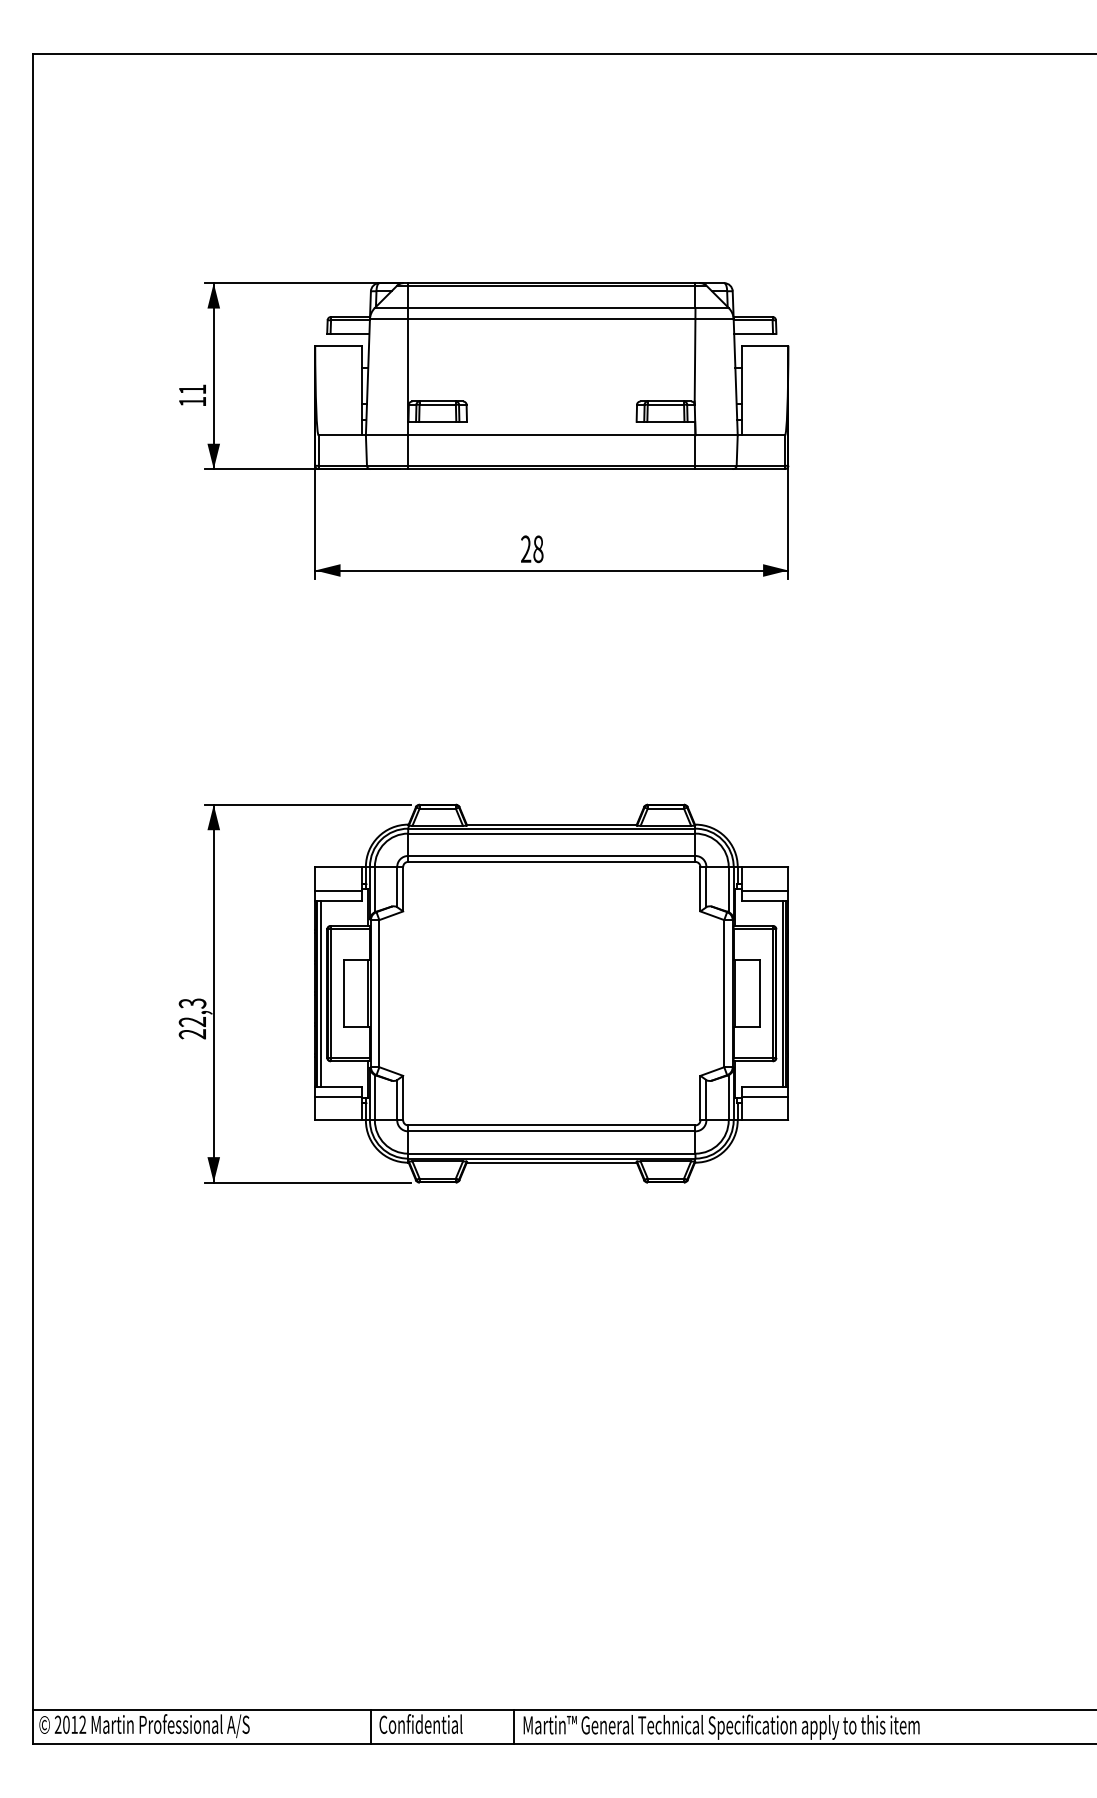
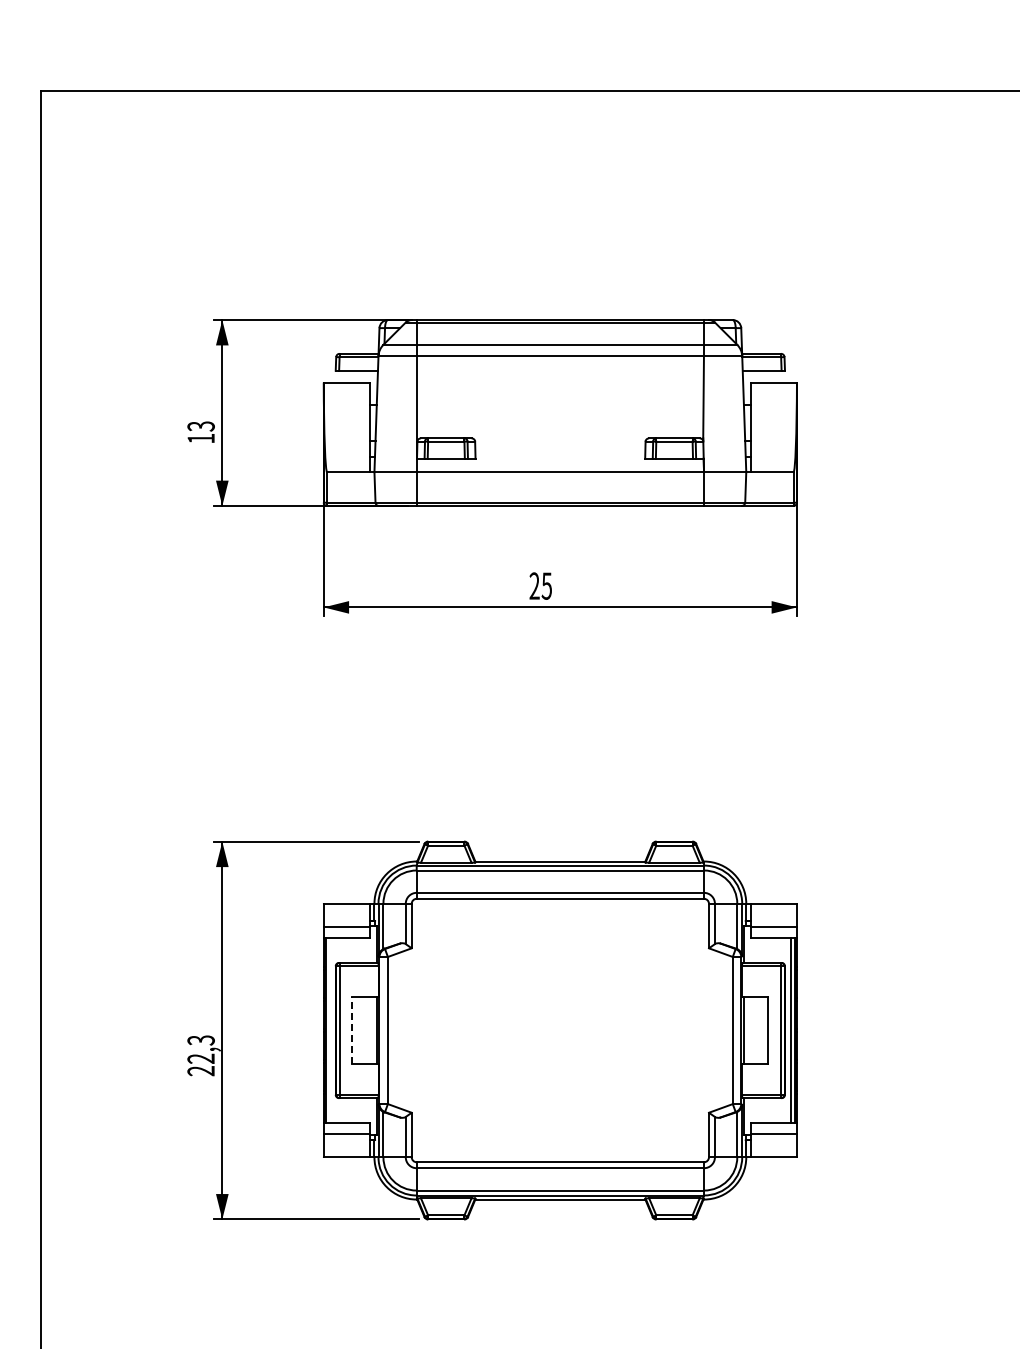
text: (192, 389) -> (201, 426), 11 -> 13
text: (538, 548) -> (547, 585), 28 -> 25
line: (320, 993) -> (329, 1030), removed
line: (343, 993) -> (352, 1030), solid -> dashed

